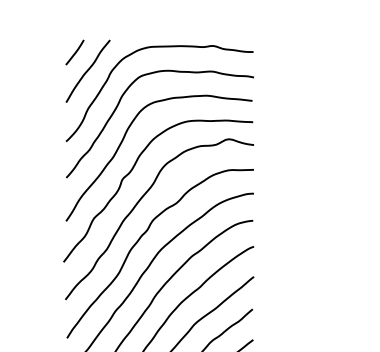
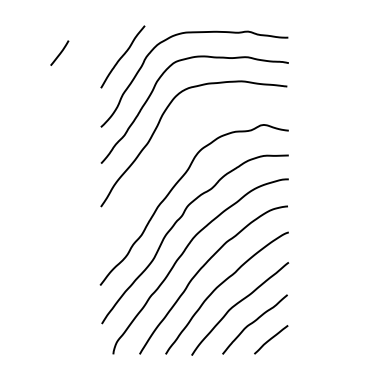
line: (74, 51) -> (59, 52), moved
curve: (132, 170) -> (167, 156), removed

